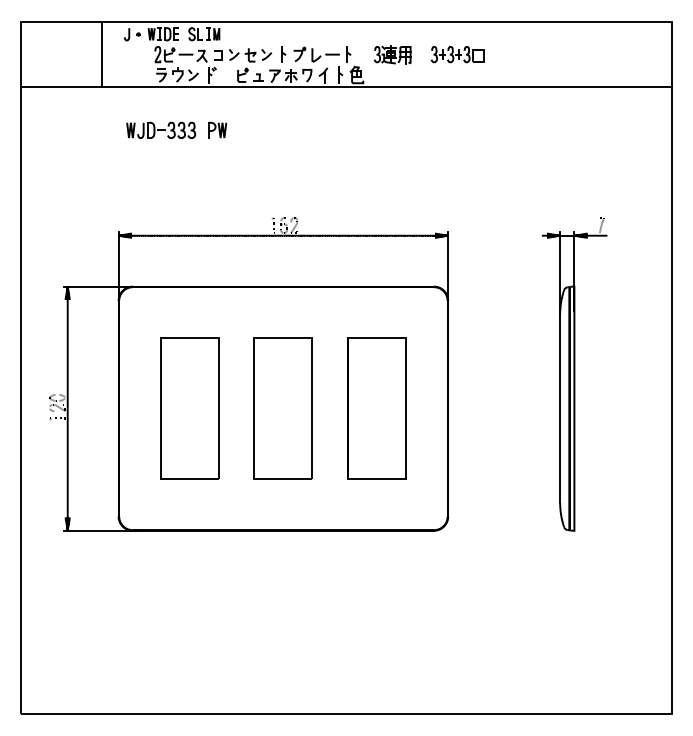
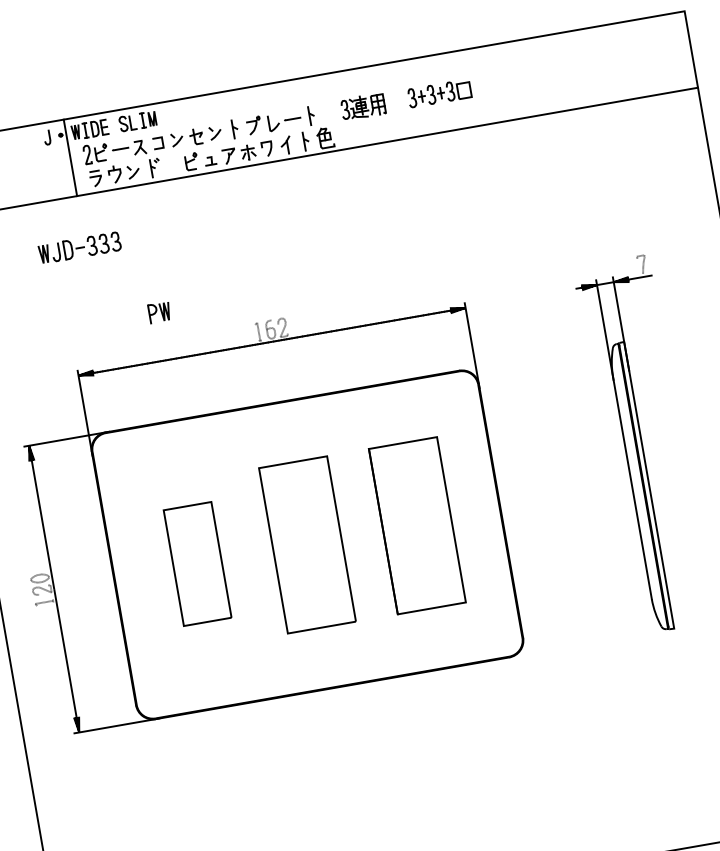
line: (102, 54) -> (70, 157), moved
part: (161, 129) -> (80, 246), moved
part: (217, 129) -> (159, 311), moved
part: (189, 408) -> (197, 563), size x0.7

